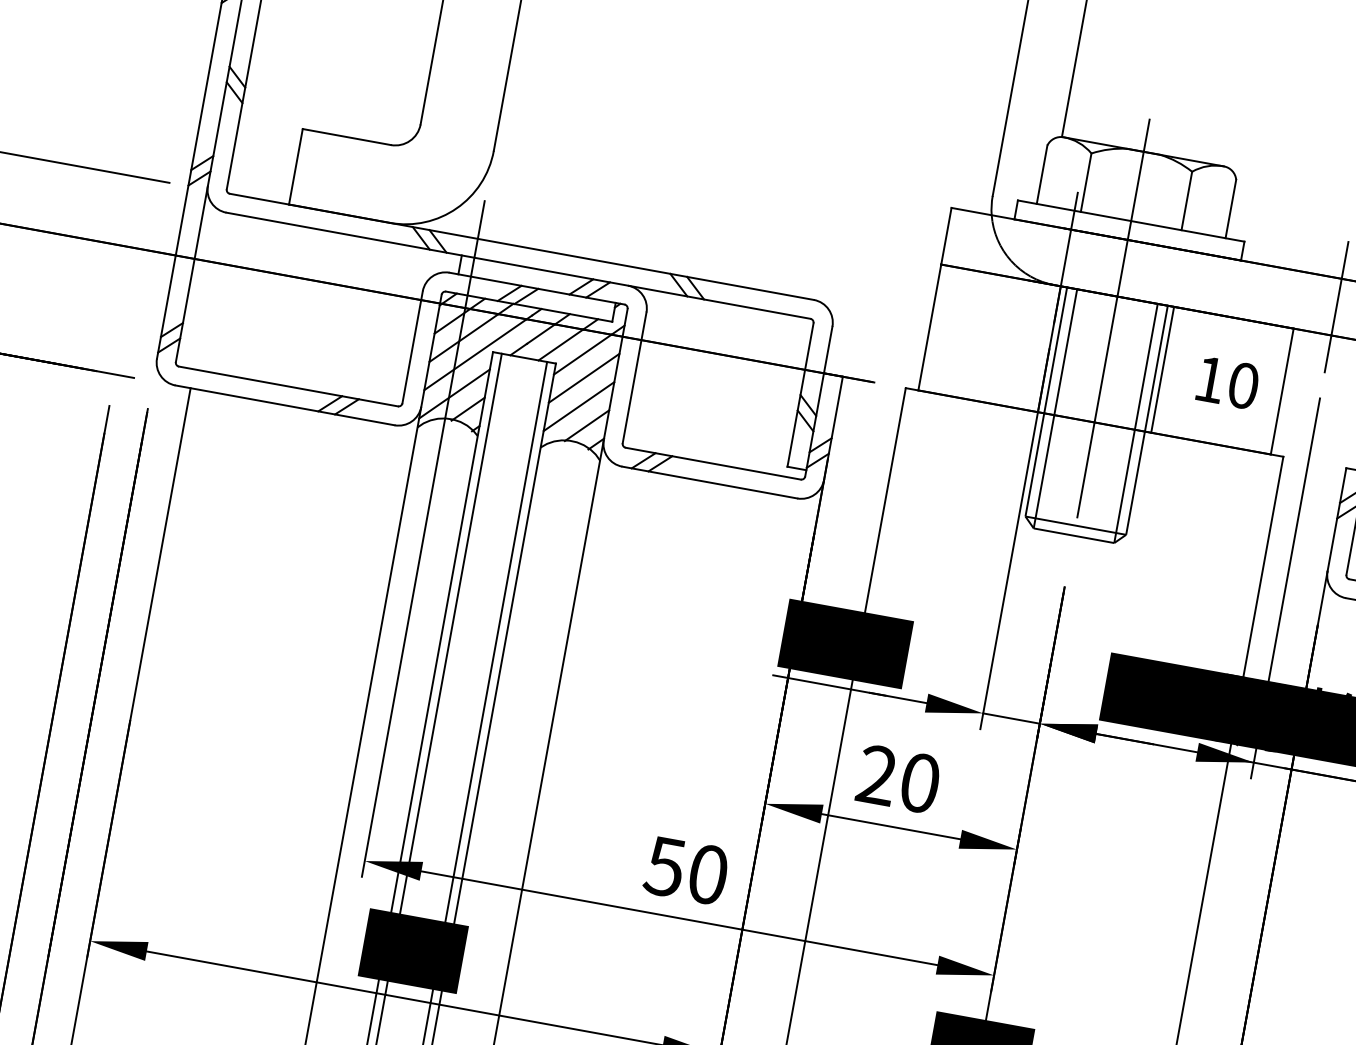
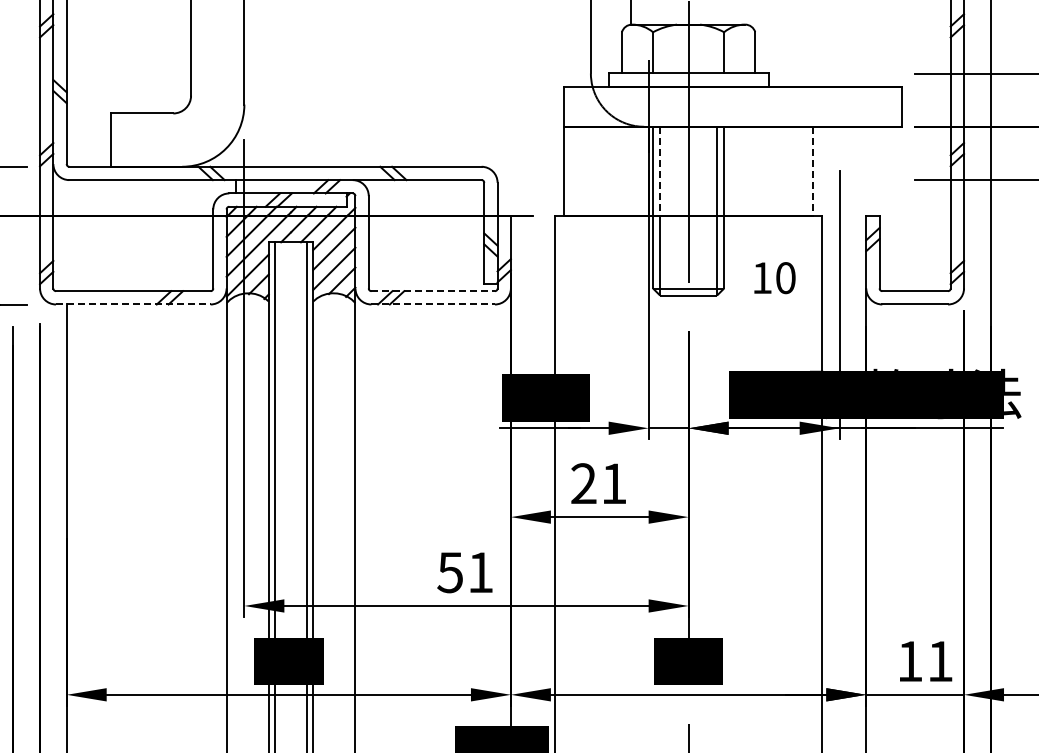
line: (1336, 306) -> (839, 106), removed
line: (1066, 352) -> (660, 171), solid -> dashed
line: (1162, 368) -> (728, 170), removed
text: (1227, 383) -> (774, 278), moved
line: (1281, 391) -> (812, 171), solid -> dashed
line: (285, 405) -> (133, 304), solid -> dashed
line: (713, 464) -> (433, 291), solid -> dashed
line: (710, 482) -> (433, 304), solid -> dashed
text: (920, 782) -> (614, 483), 20 -> 21
text: (707, 874) -> (480, 572), 50 -> 51

